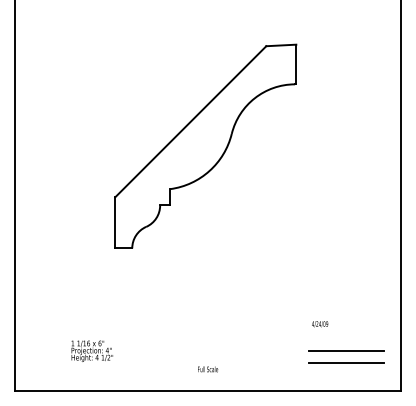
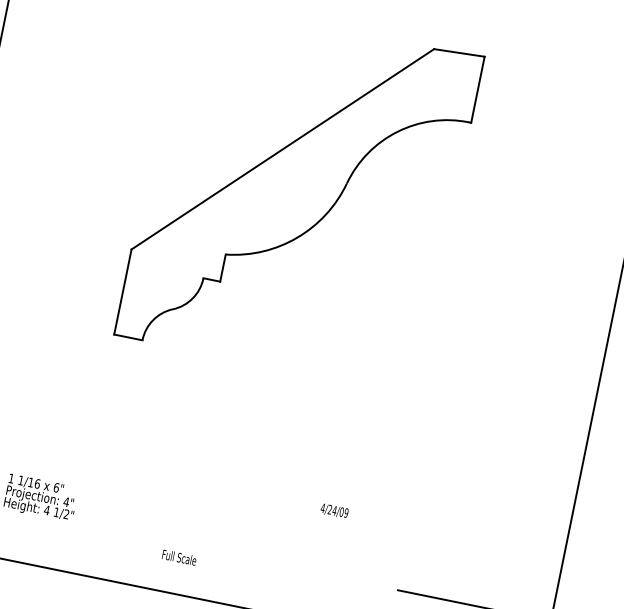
text: (320, 324) -> (335, 511), moved
line: (345, 351) -> (462, 584), removed
text: (208, 369) -> (180, 557), moved

